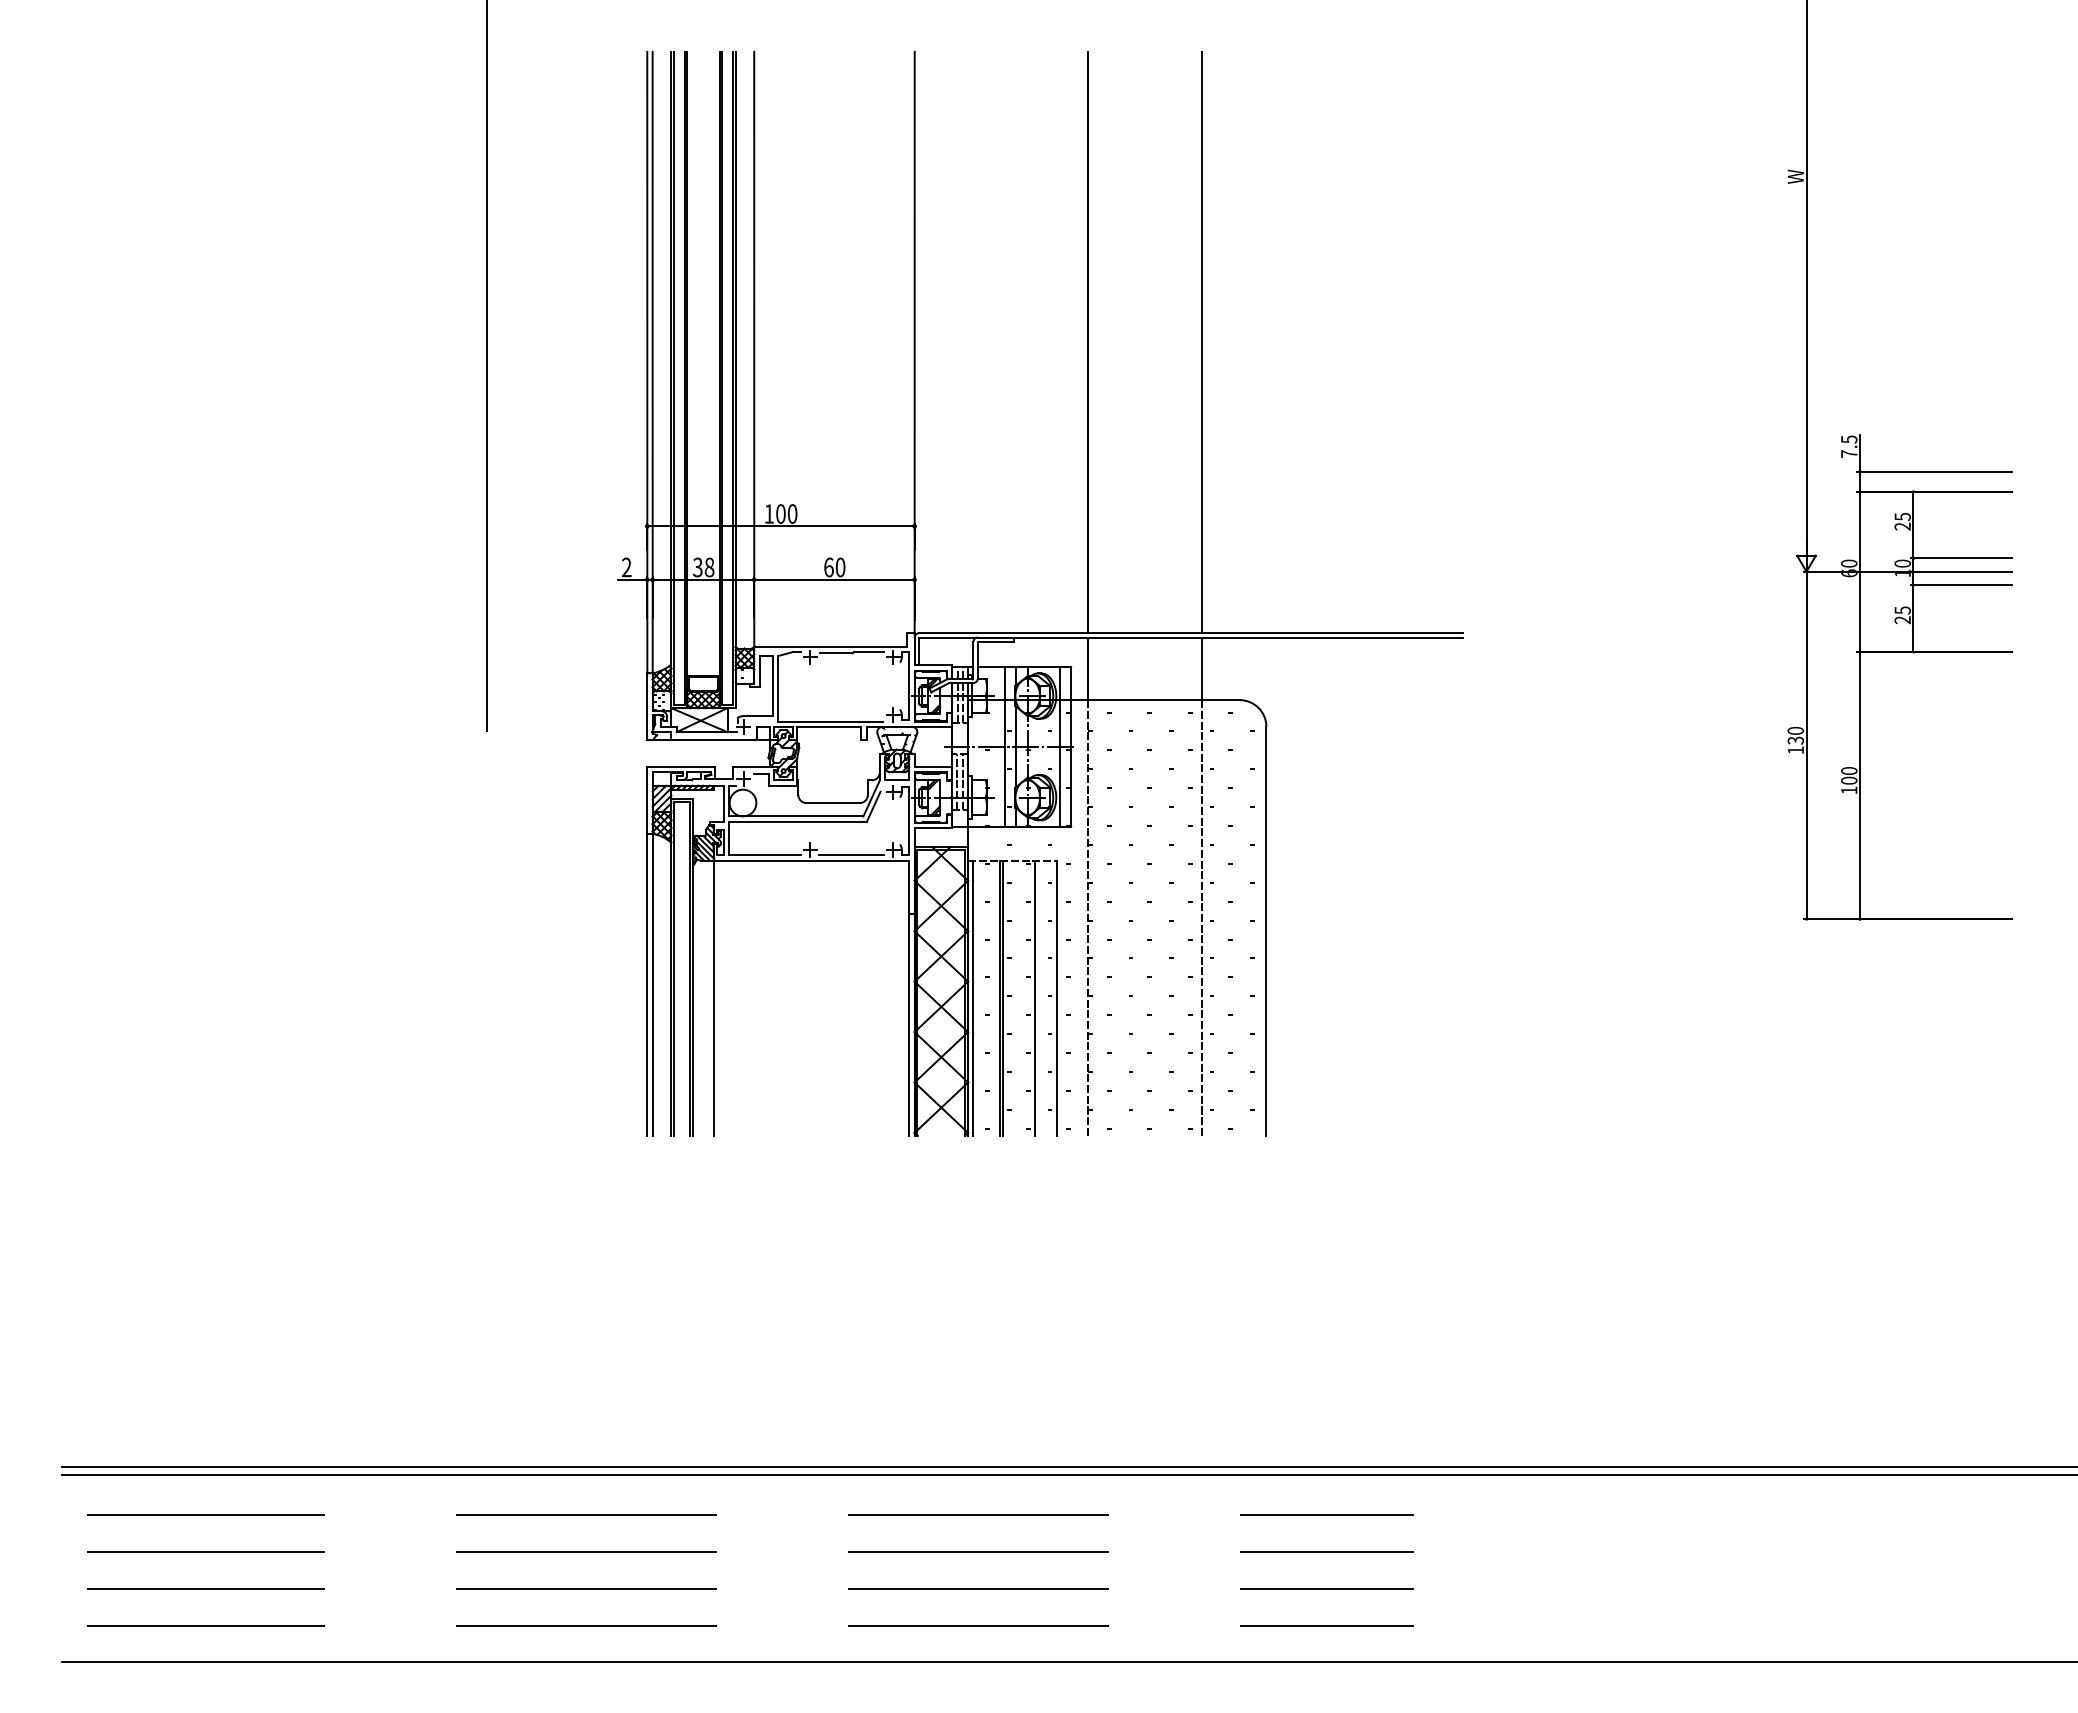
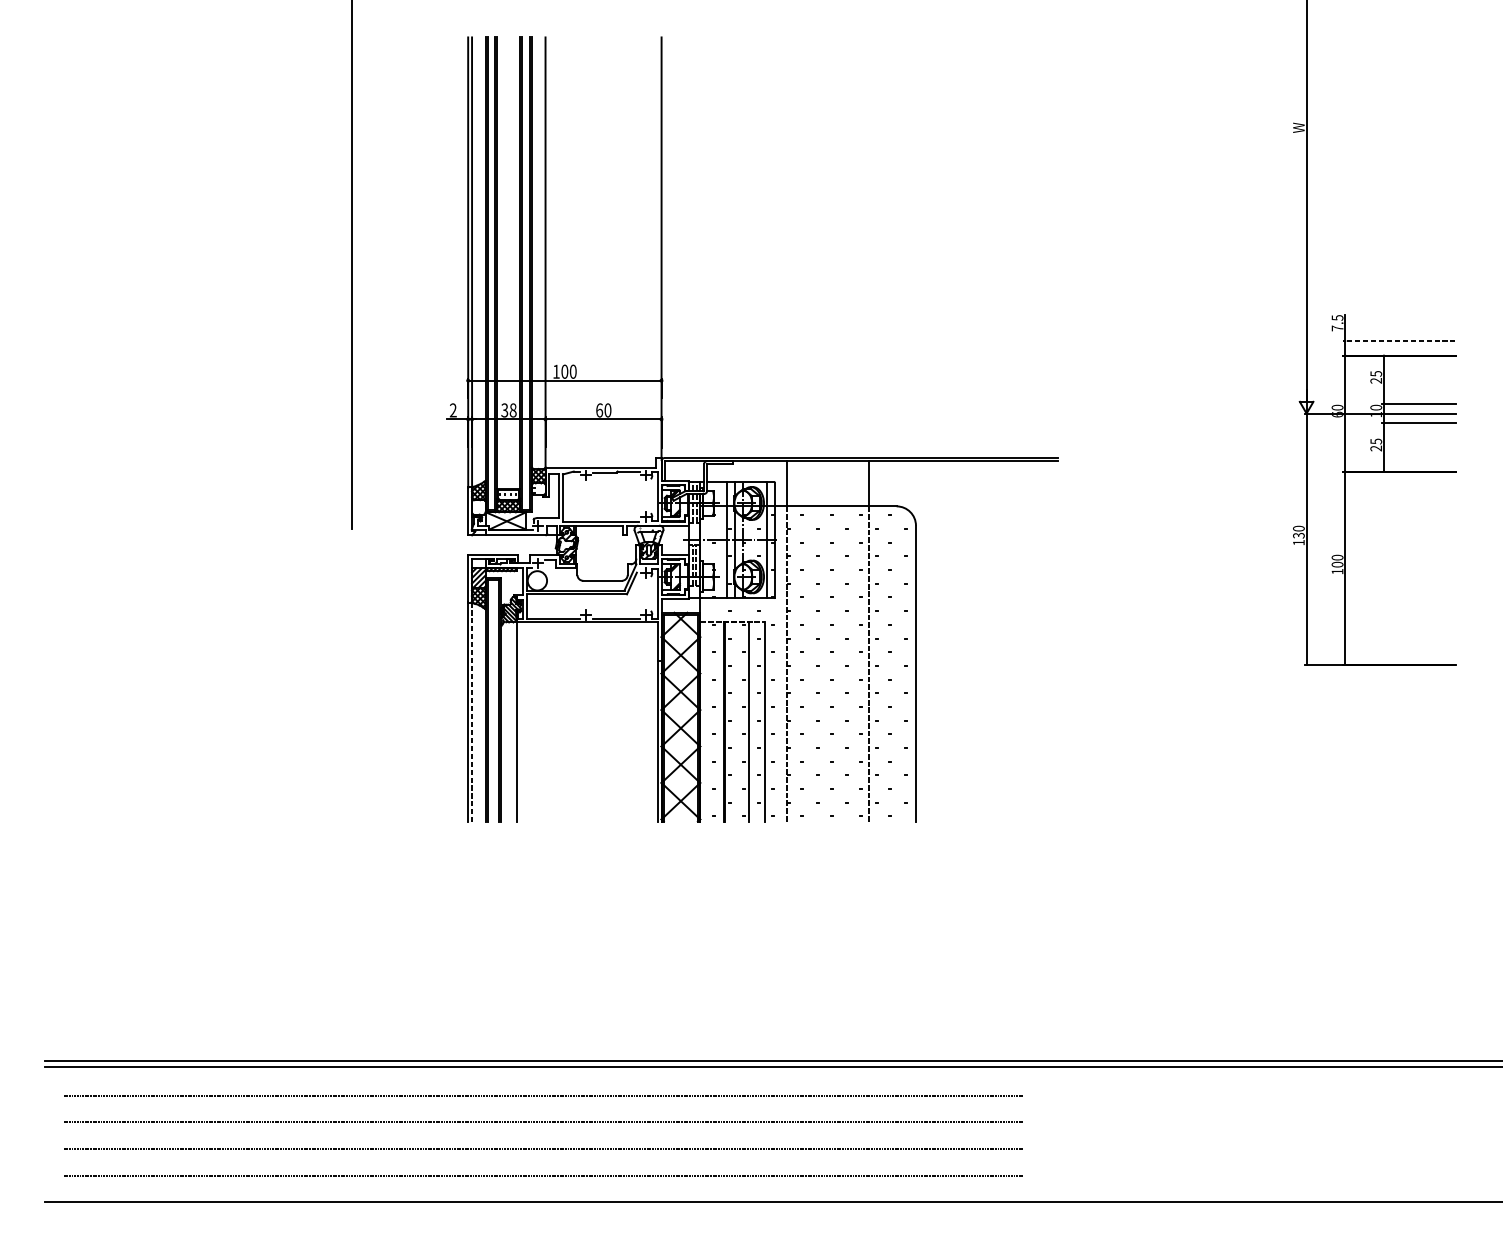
line: (1088, 342) -> (787, 247), removed
line: (1201, 342) -> (869, 247), removed
line: (1934, 471) -> (1399, 341), solid -> dashed
line: (652, 984) -> (471, 712), solid -> dashed
line: (973, 997) -> (704, 721), removed

